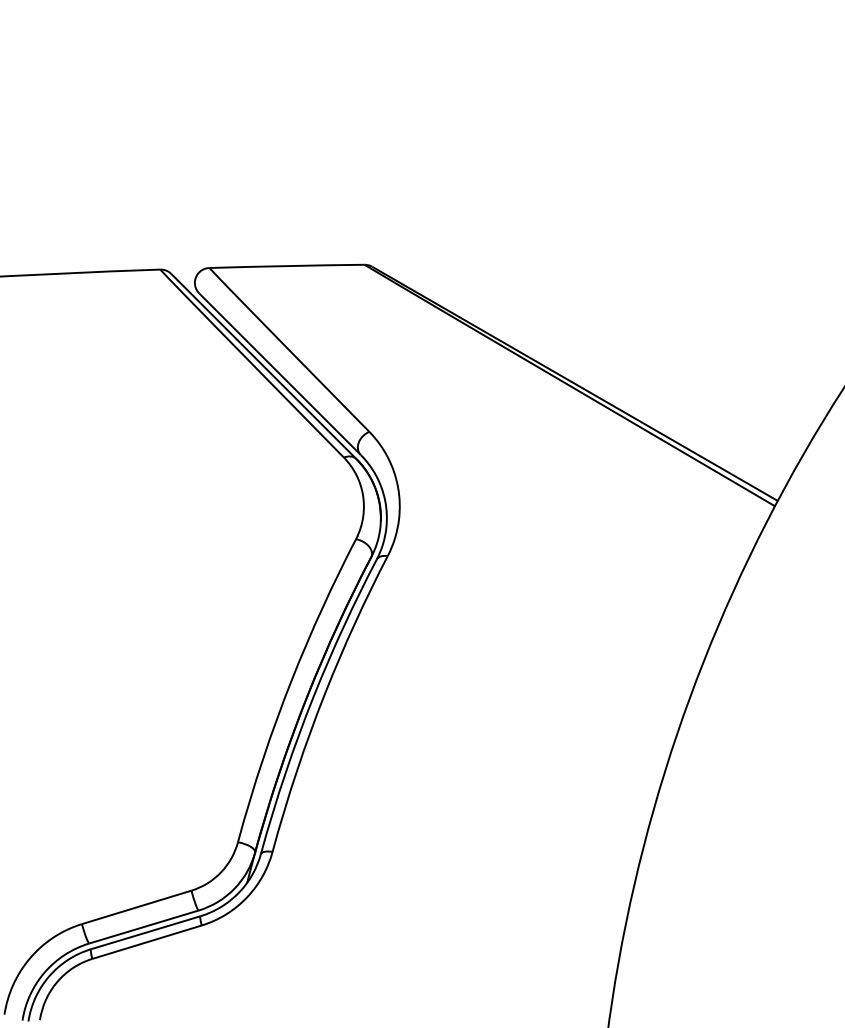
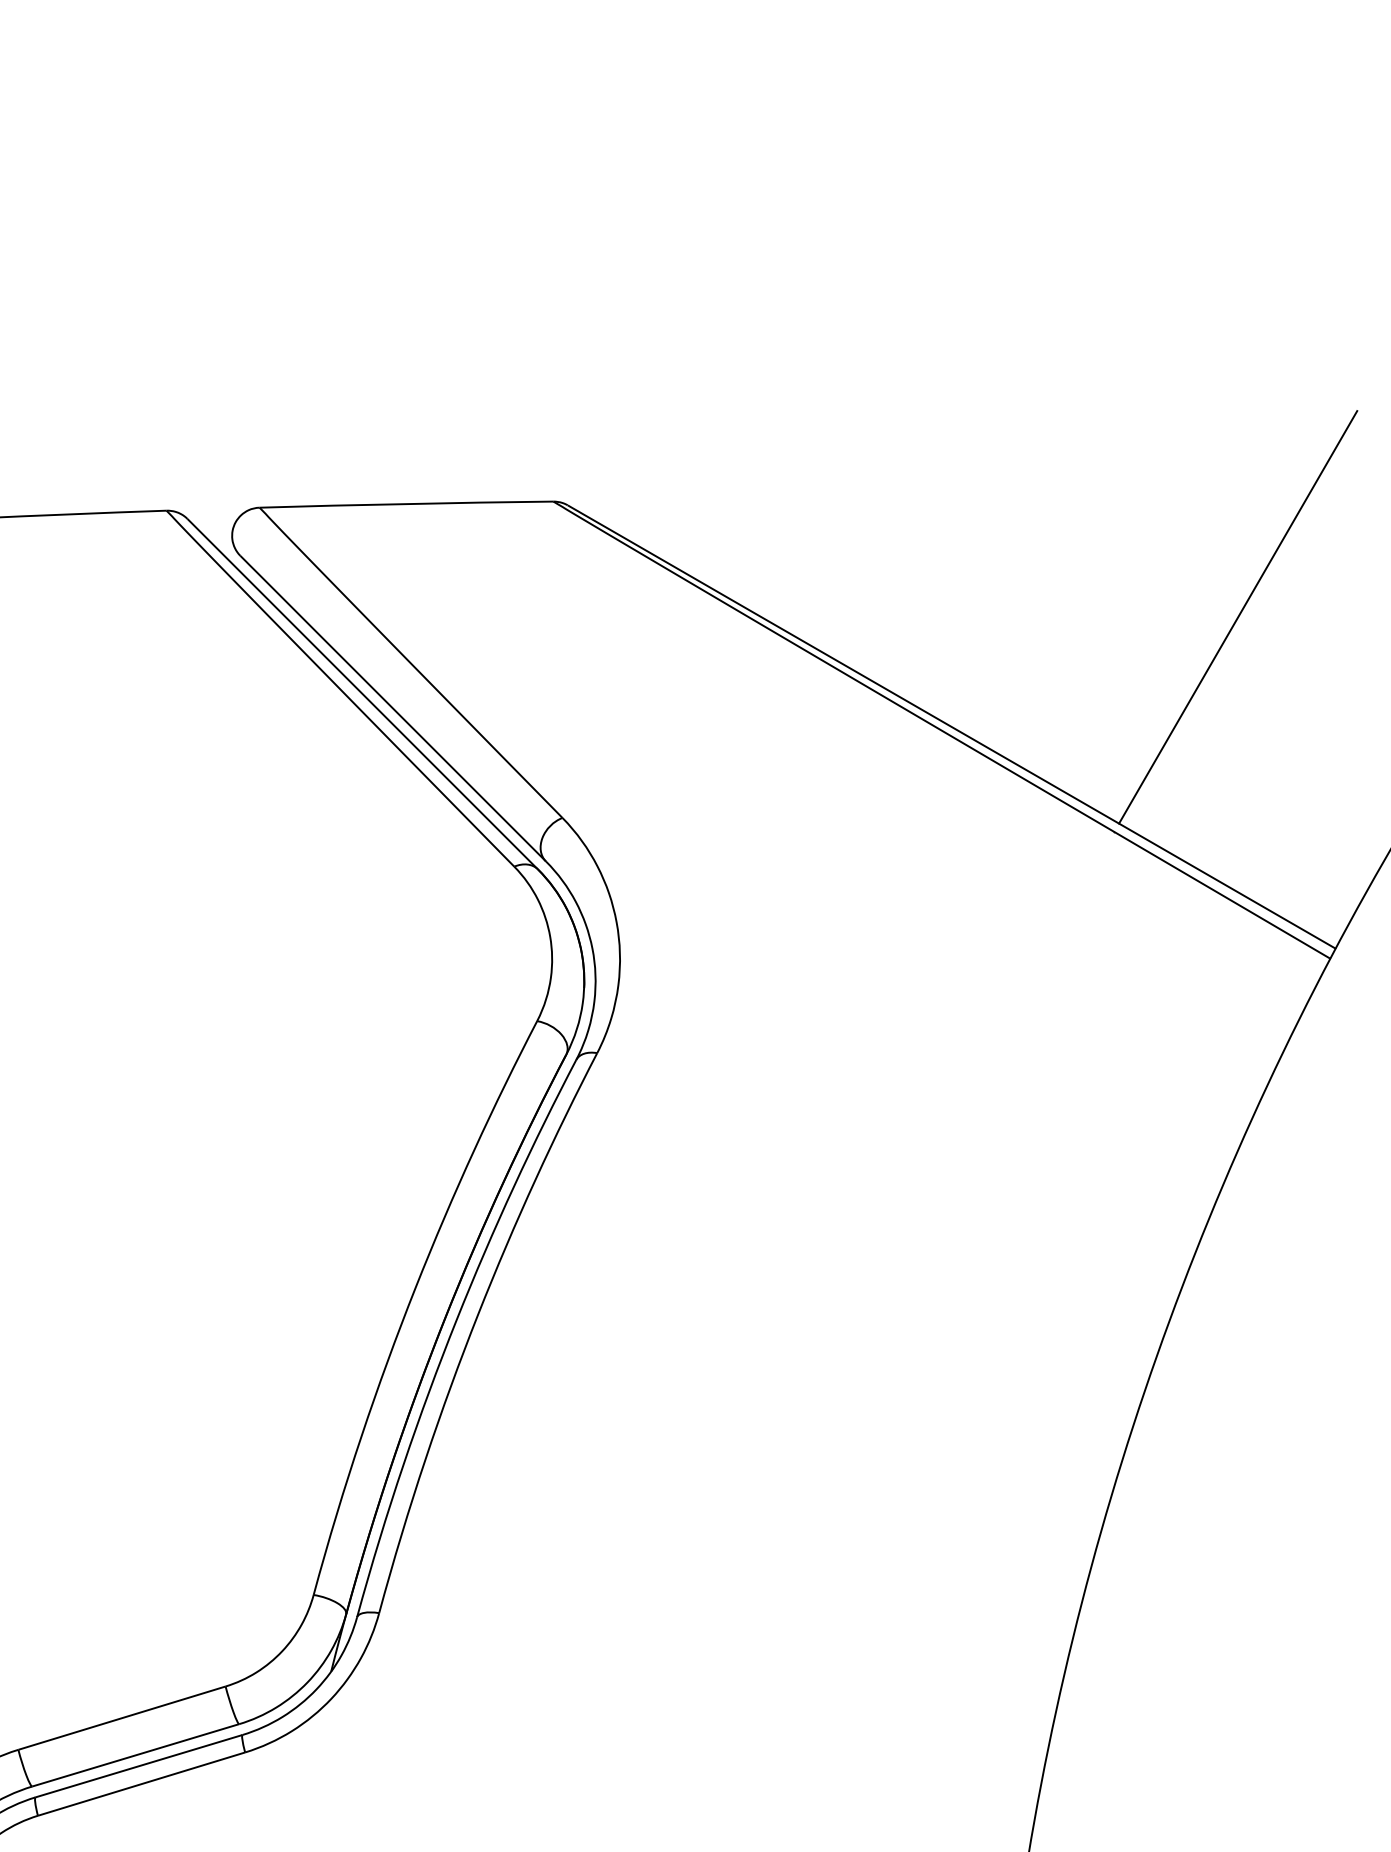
line: (726, 325) -> (1238, 616), added

